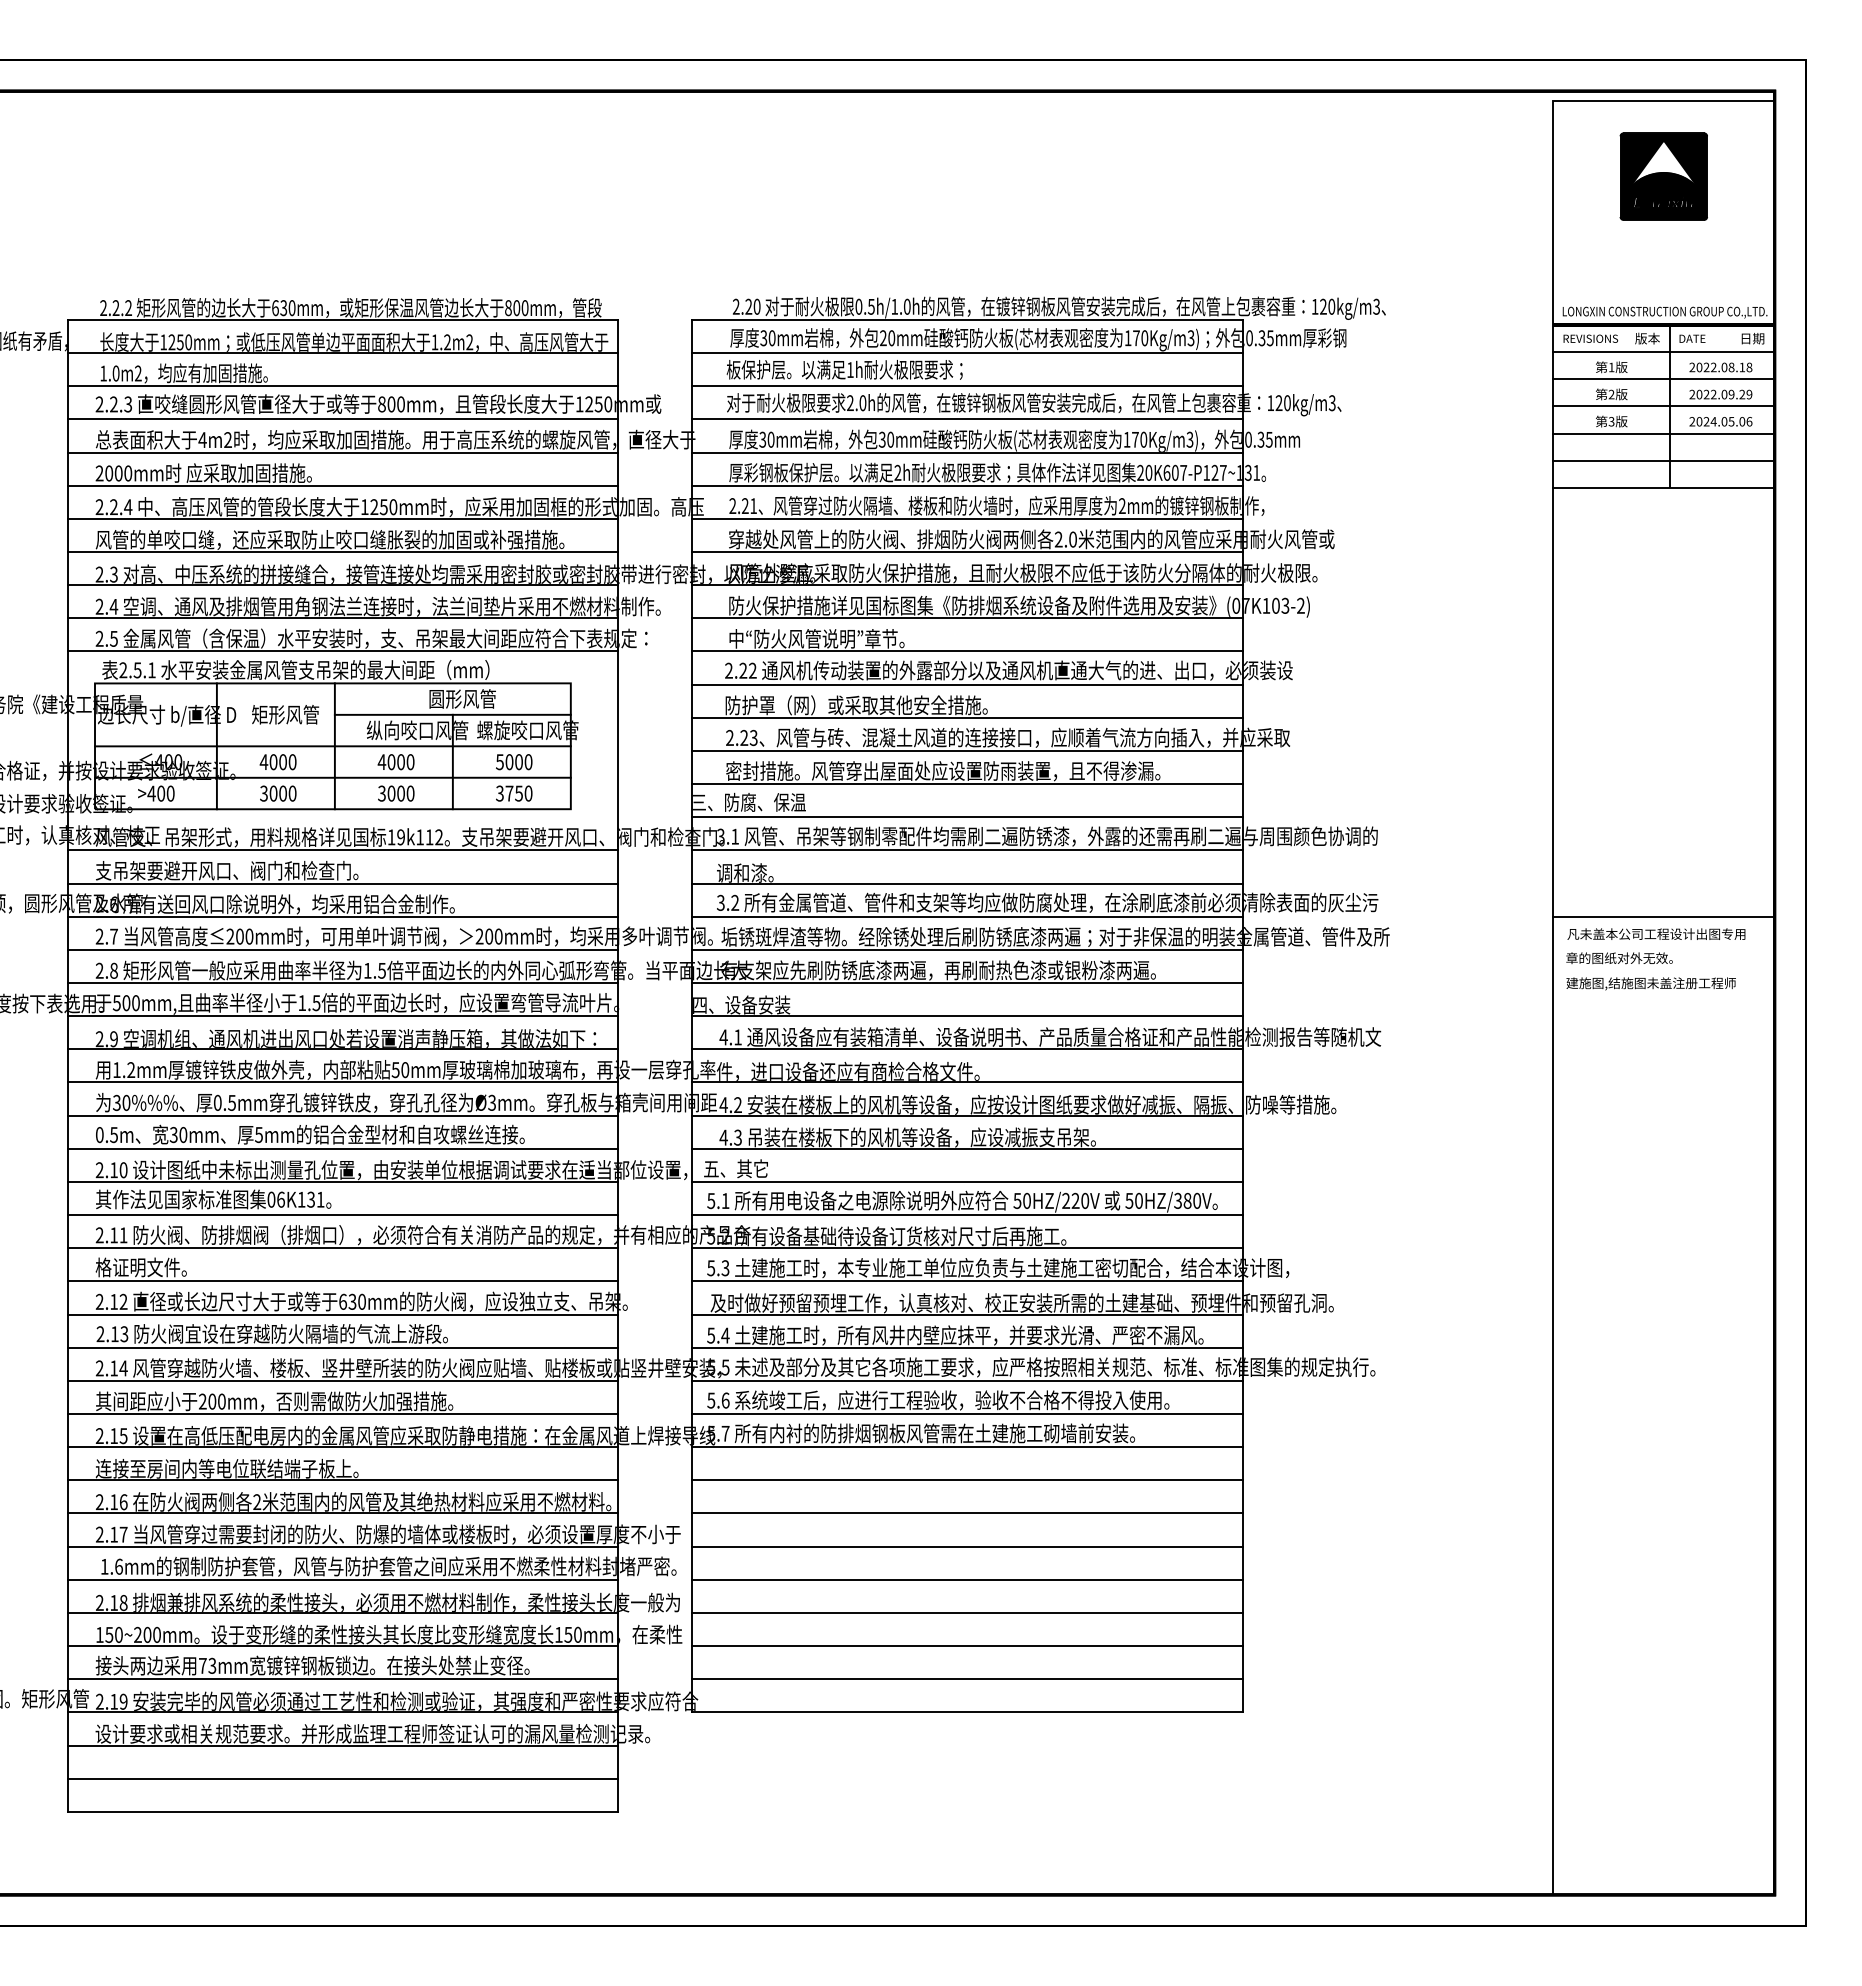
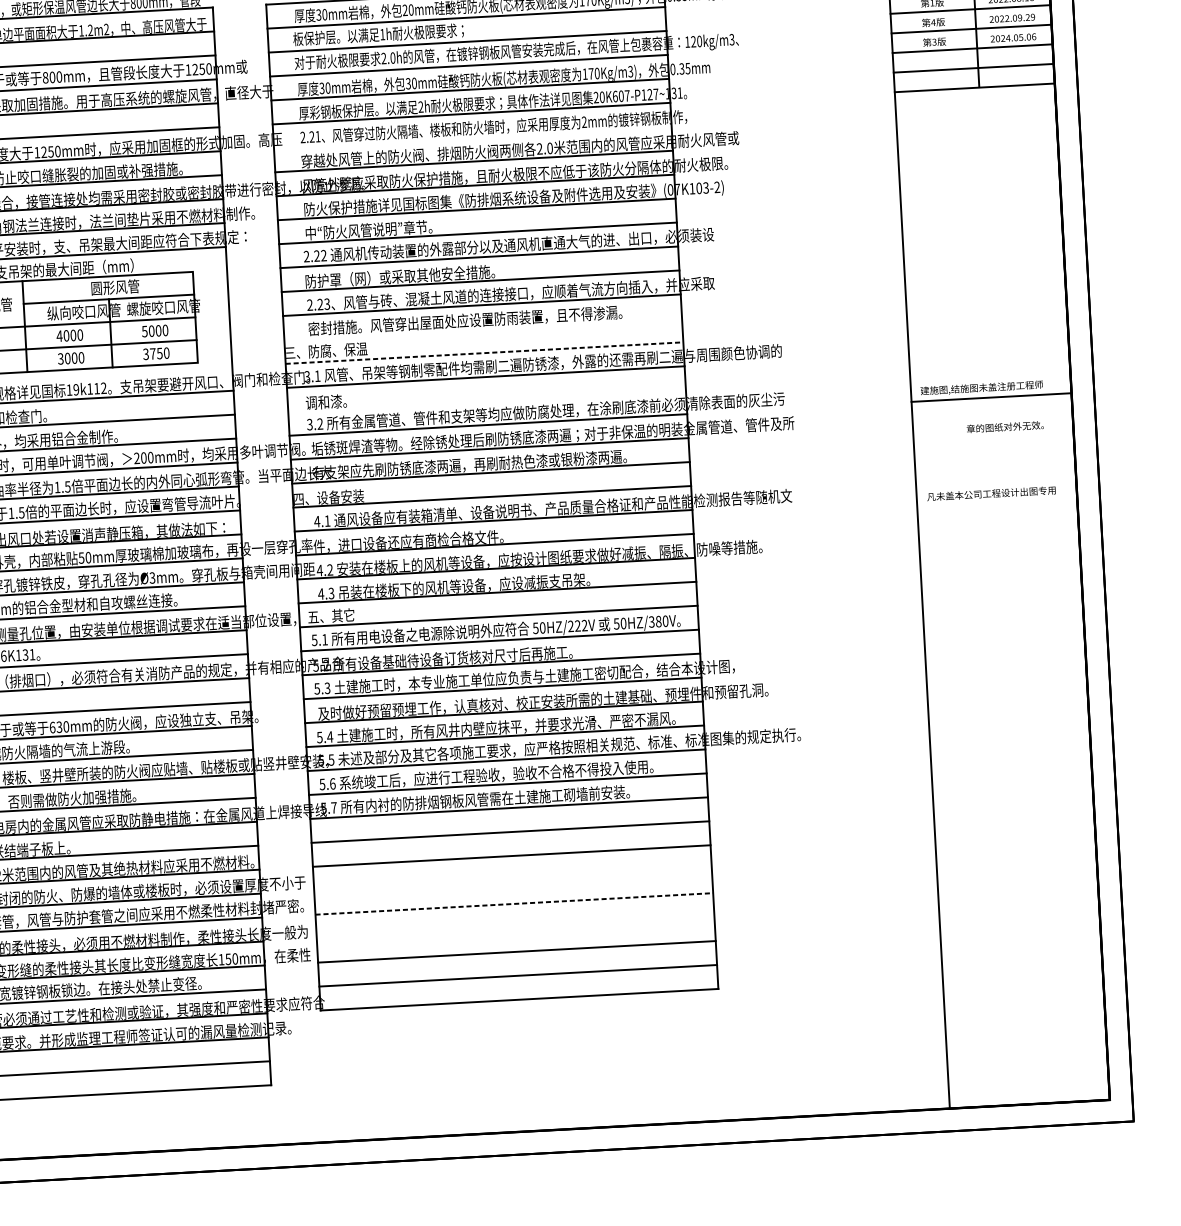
text: (1611, 394) -> (933, 22), 2 -> 4
line: (966, 518) -> (472, 137), removed
line: (966, 784) -> (482, 329), removed
line: (967, 817) -> (484, 353), solid -> dashed
line: (966, 883) -> (486, 401), removed
text: (1656, 933) -> (991, 493), moved
text: (1619, 958) -> (1005, 427), moved
text: (1650, 983) -> (981, 387), moved
text: (1085, 1200) -> (584, 625), 50HZ/220V -> 50HZ/222V
line: (966, 1546) -> (512, 879), removed
line: (967, 1579) -> (514, 903), solid -> dashed
line: (966, 1612) -> (515, 927), removed

